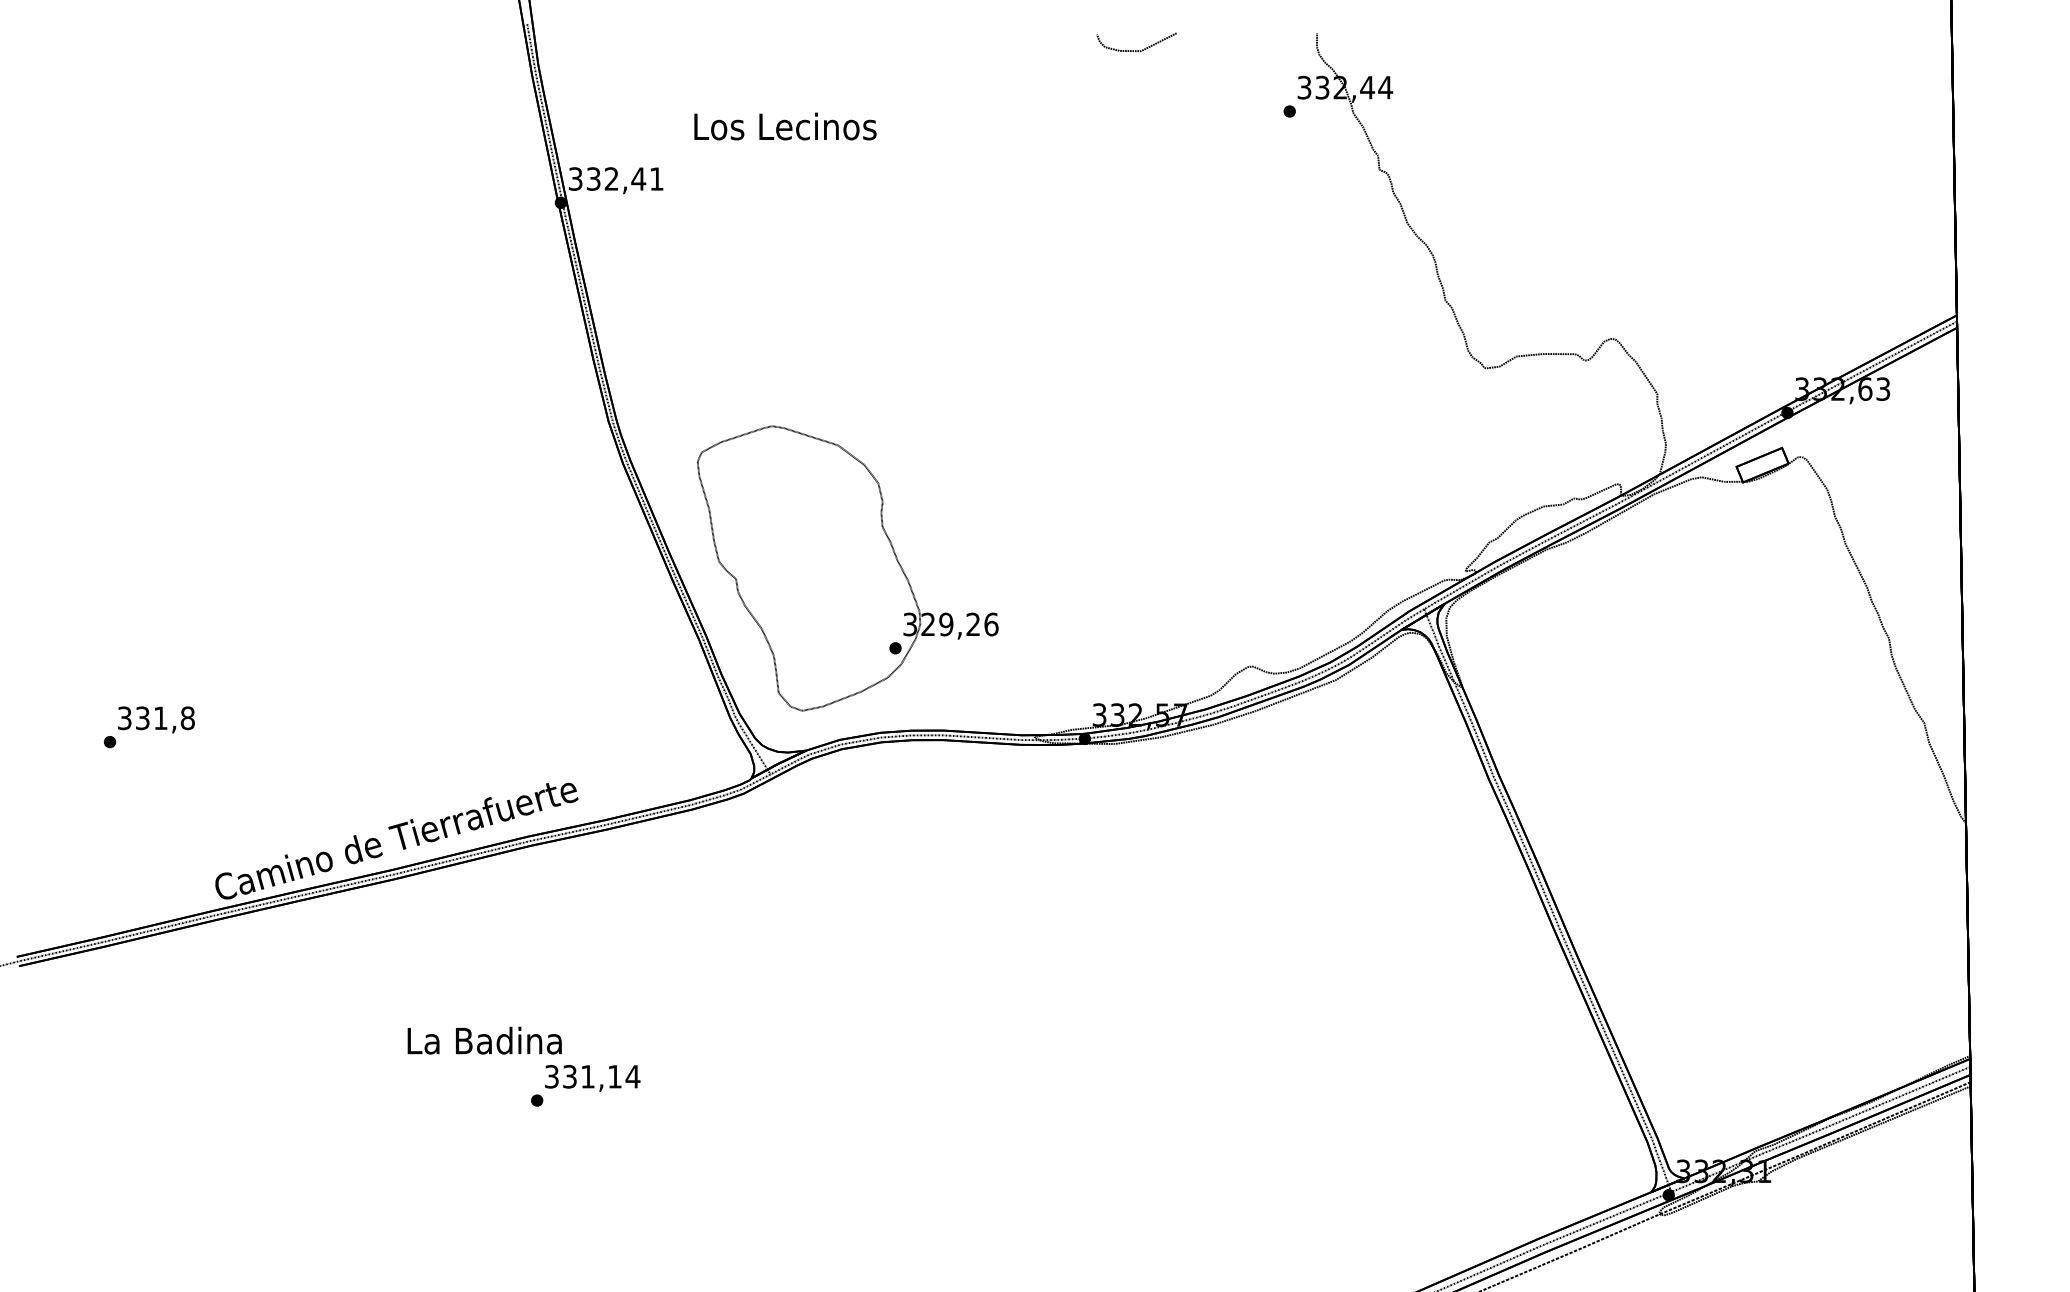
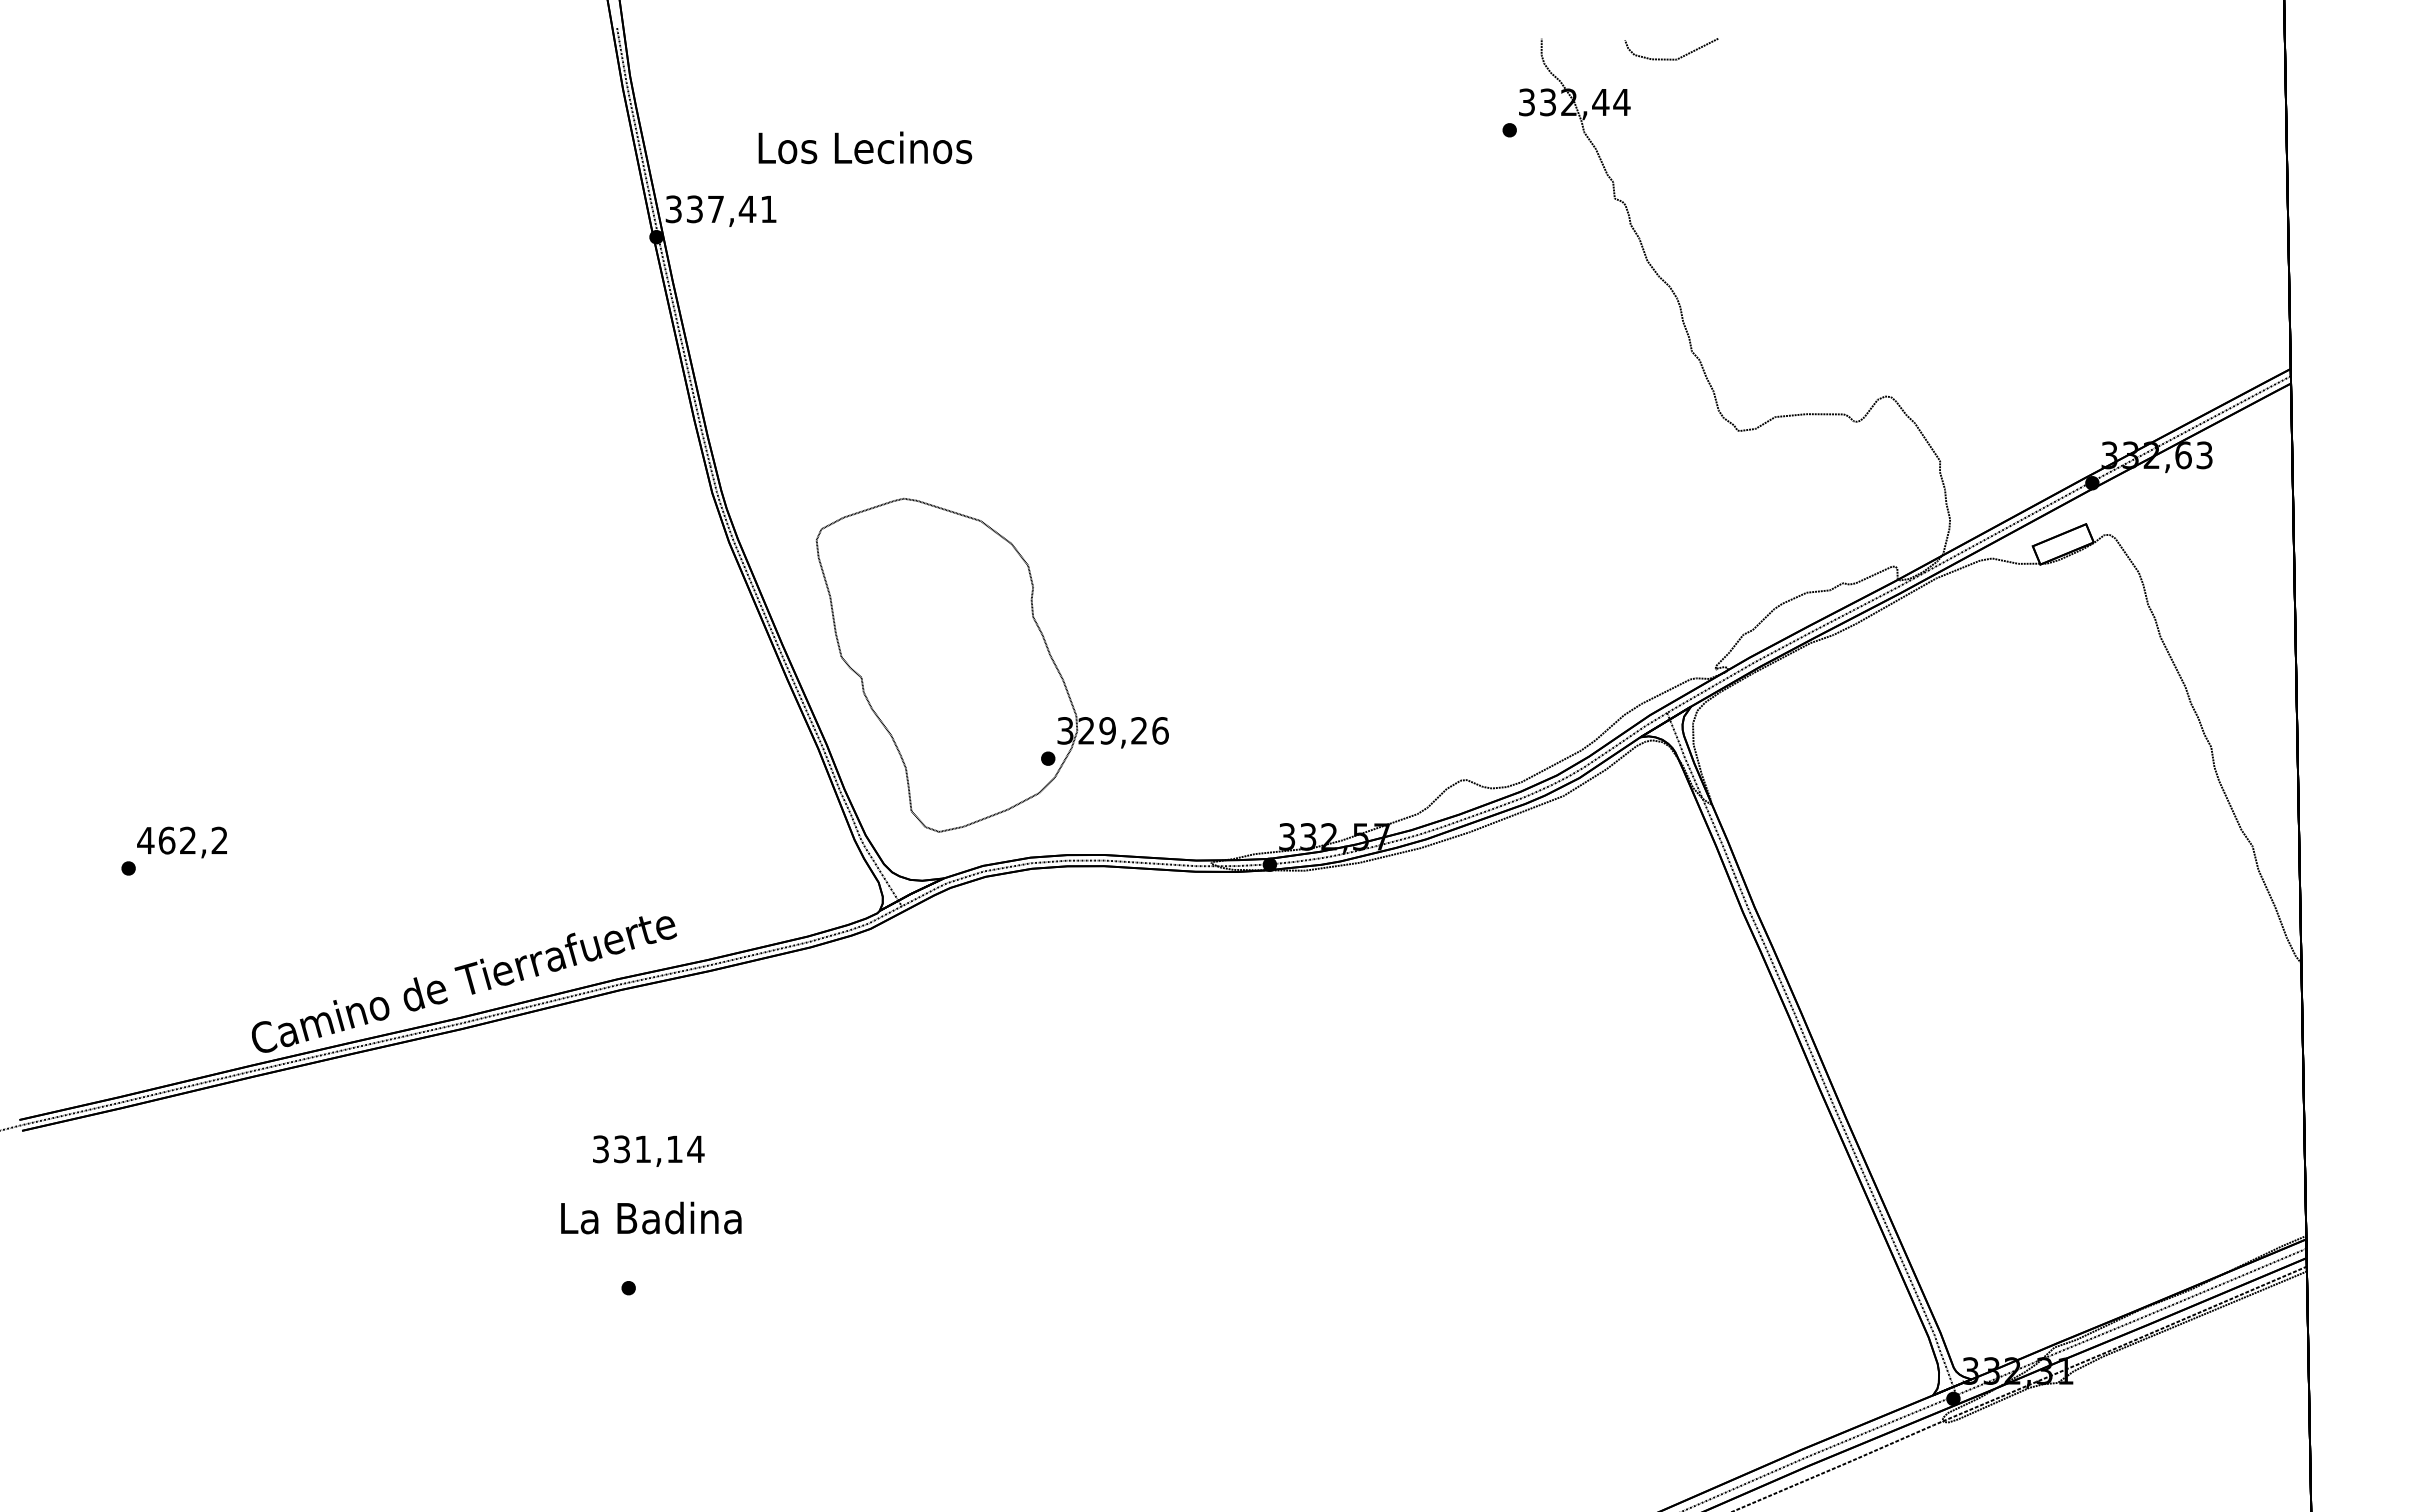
curve: (1136, 50) -> (1671, 58), moved
text: (785, 126) -> (865, 147), moved
text: (611, 178) -> (715, 208), 332,41 -> 337,41
text: (156, 718) -> (182, 840), 331,8 -> 462,2
text: (484, 1040) -> (651, 1217), moved
text: (592, 1077) -> (648, 1150), moved

